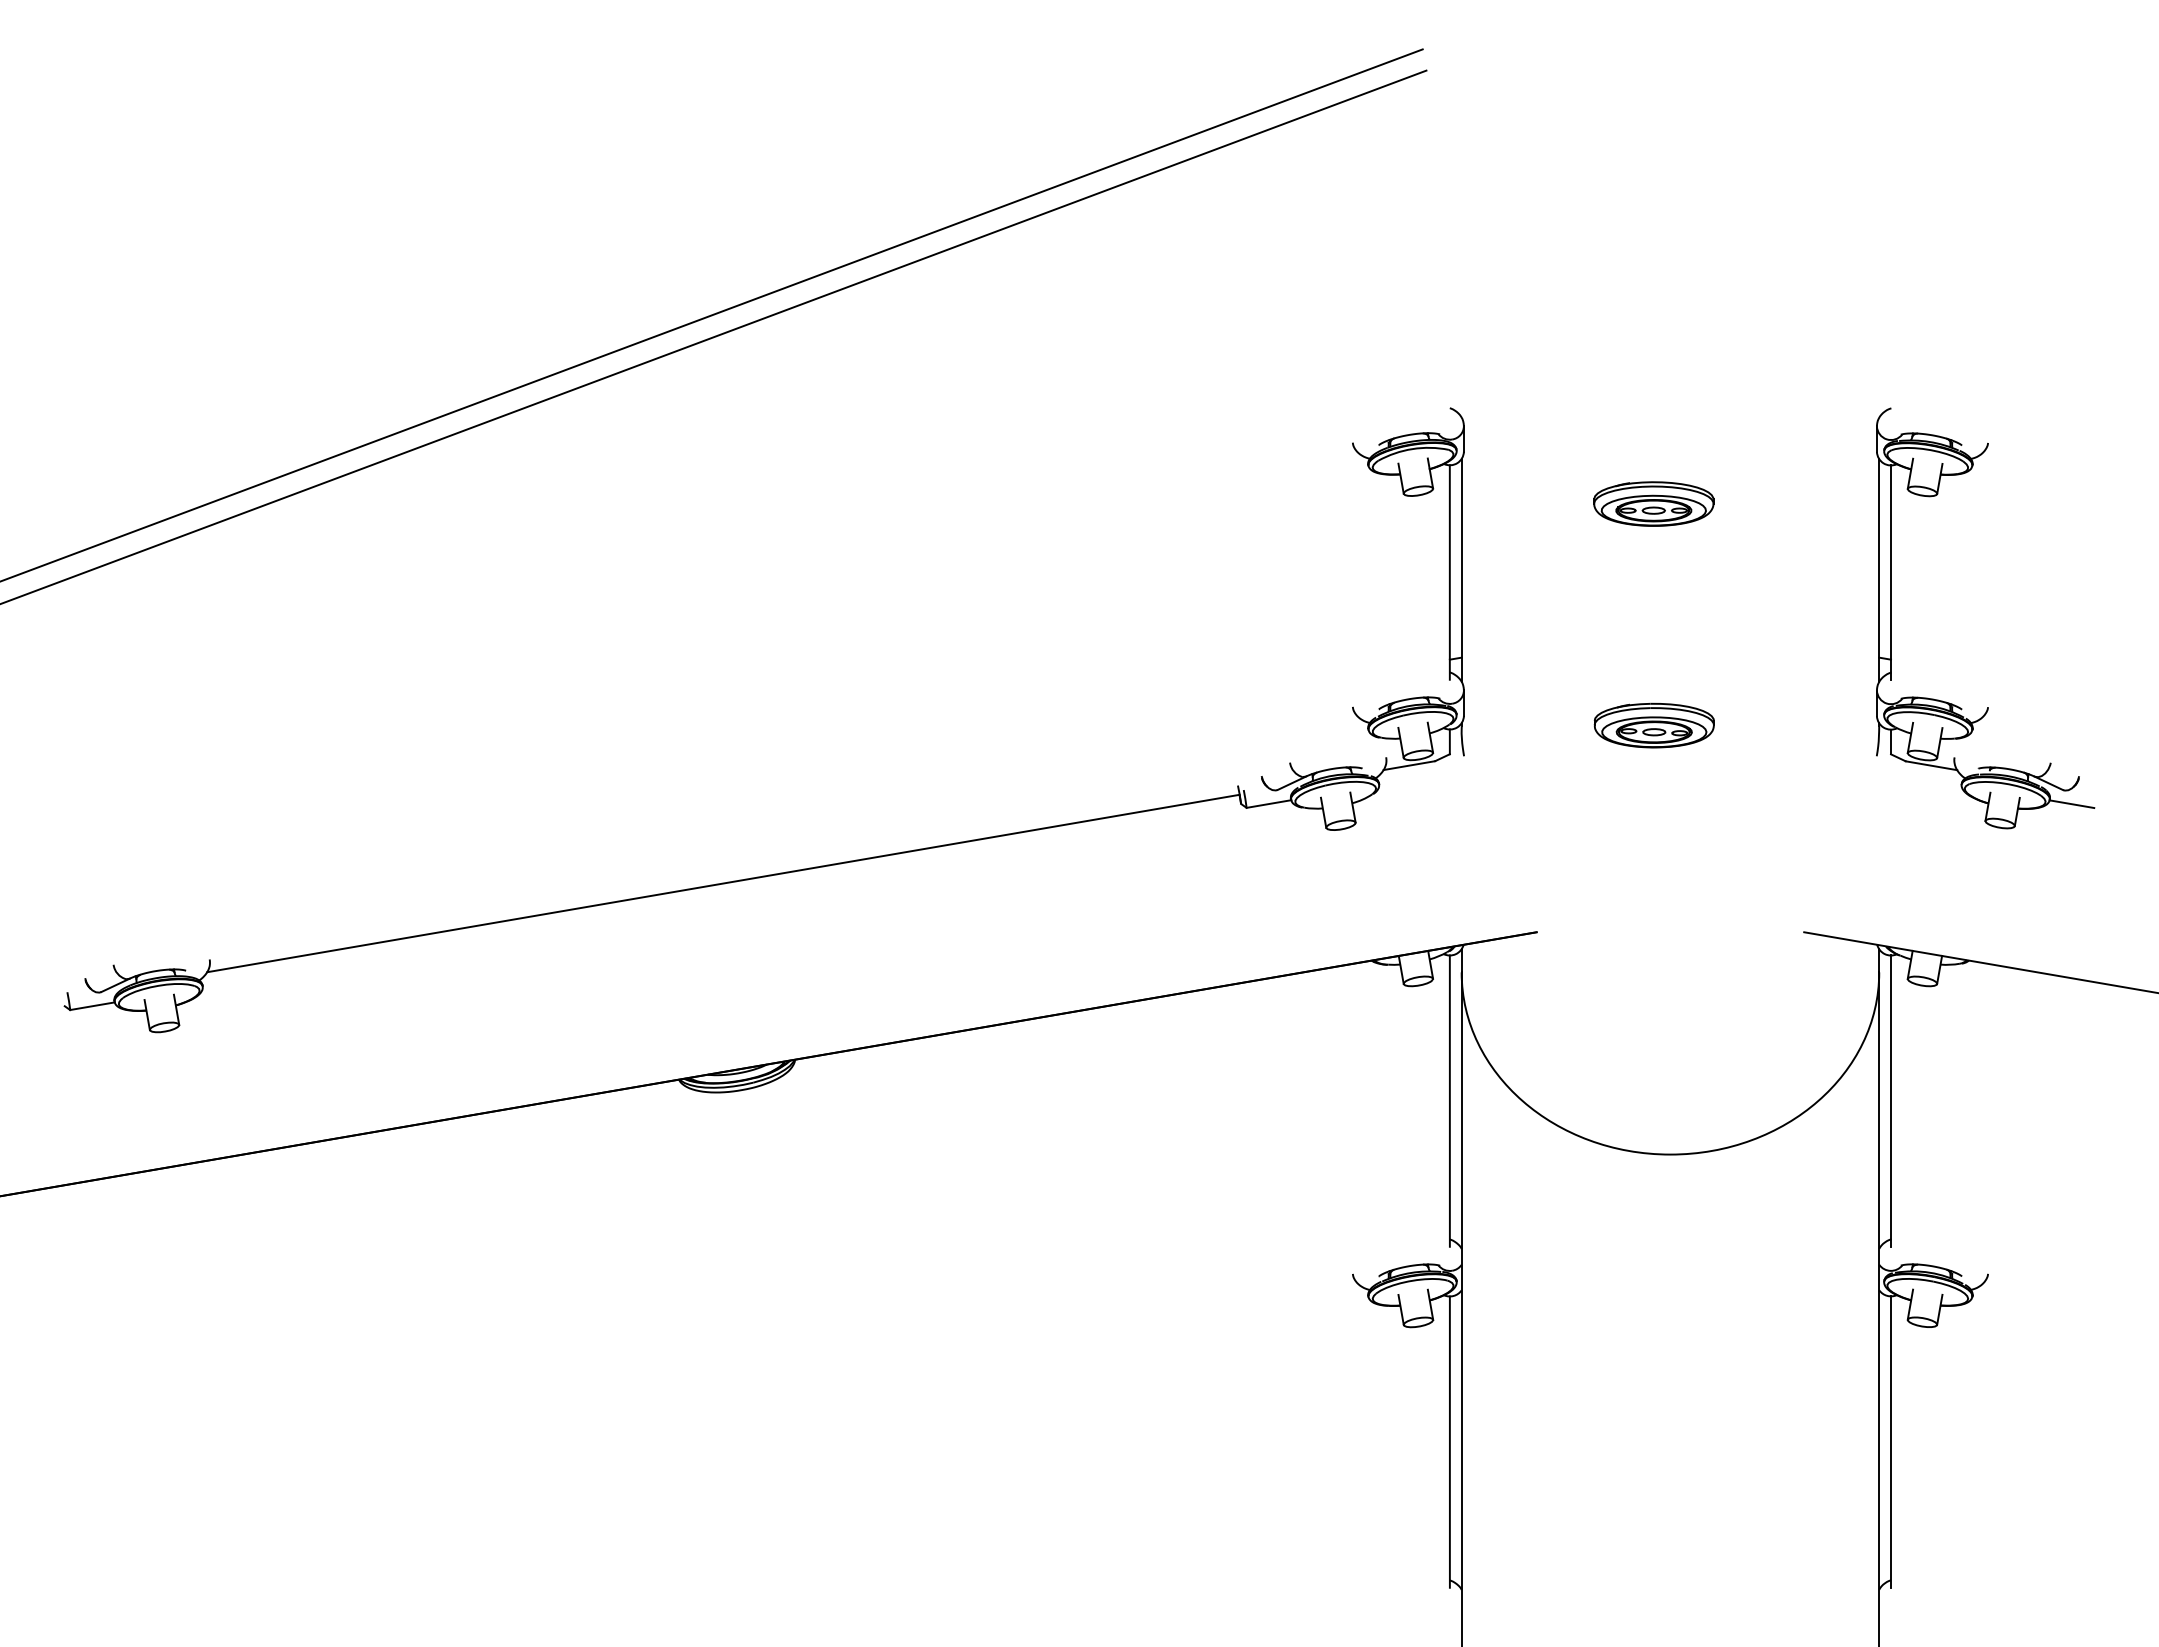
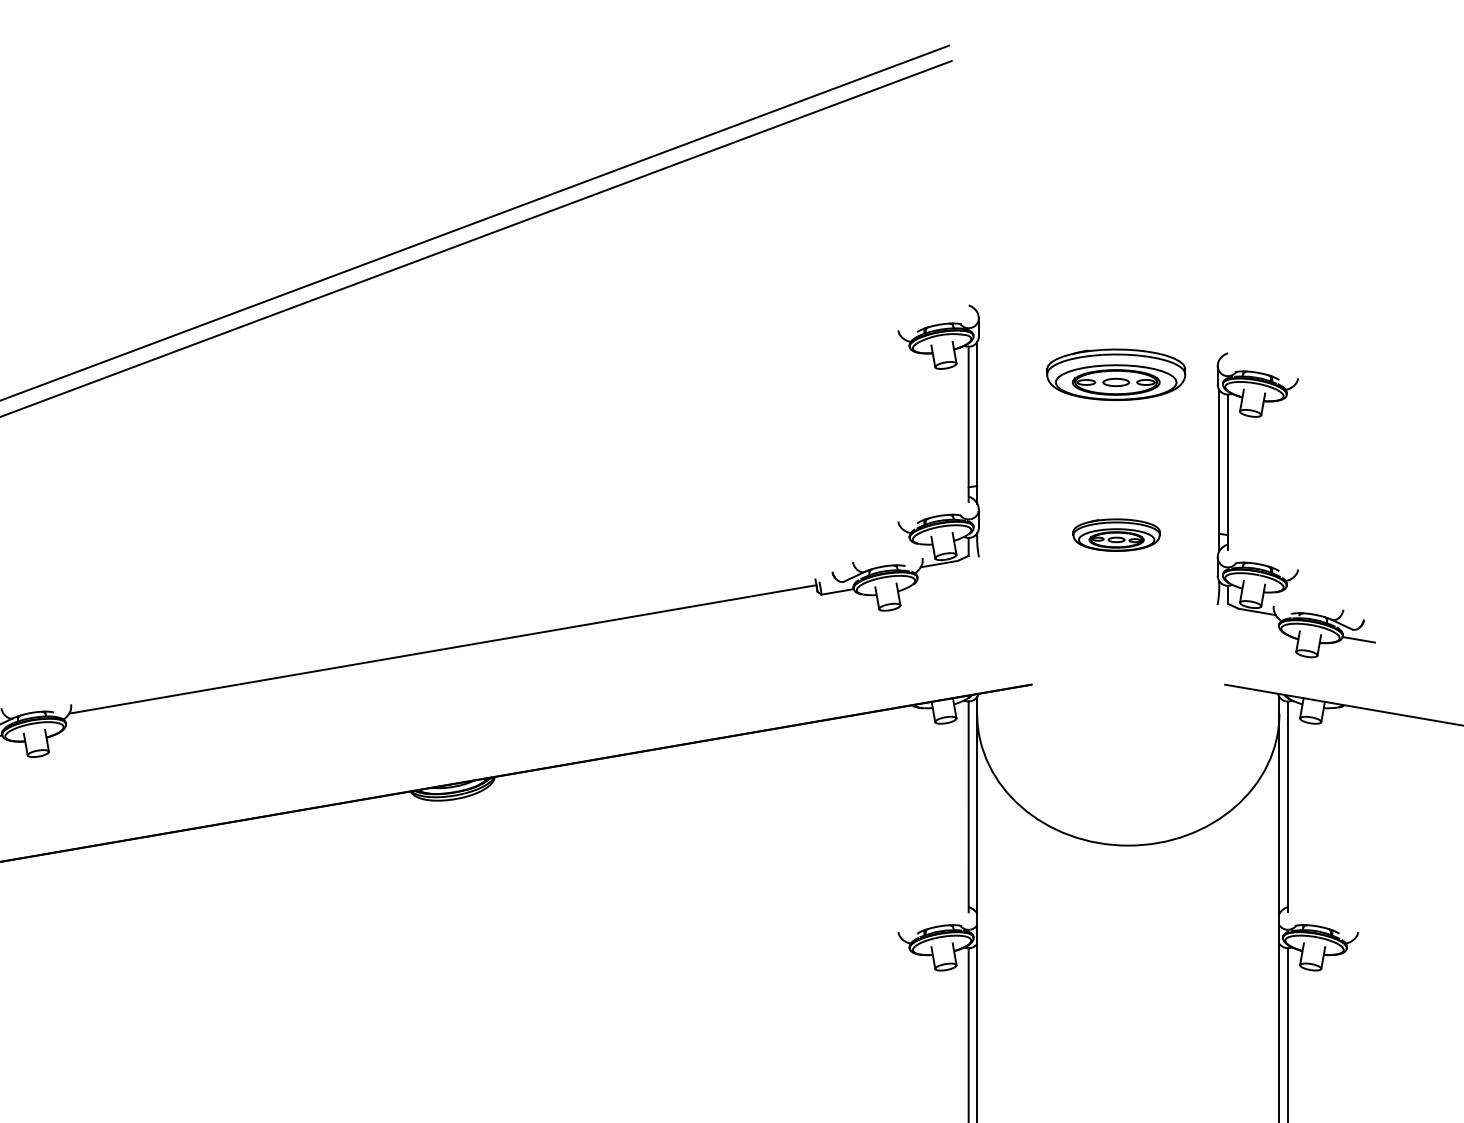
part: (1653, 503) -> (1116, 374), size x1.6
part: (1987, 707) -> (1297, 569), moved

